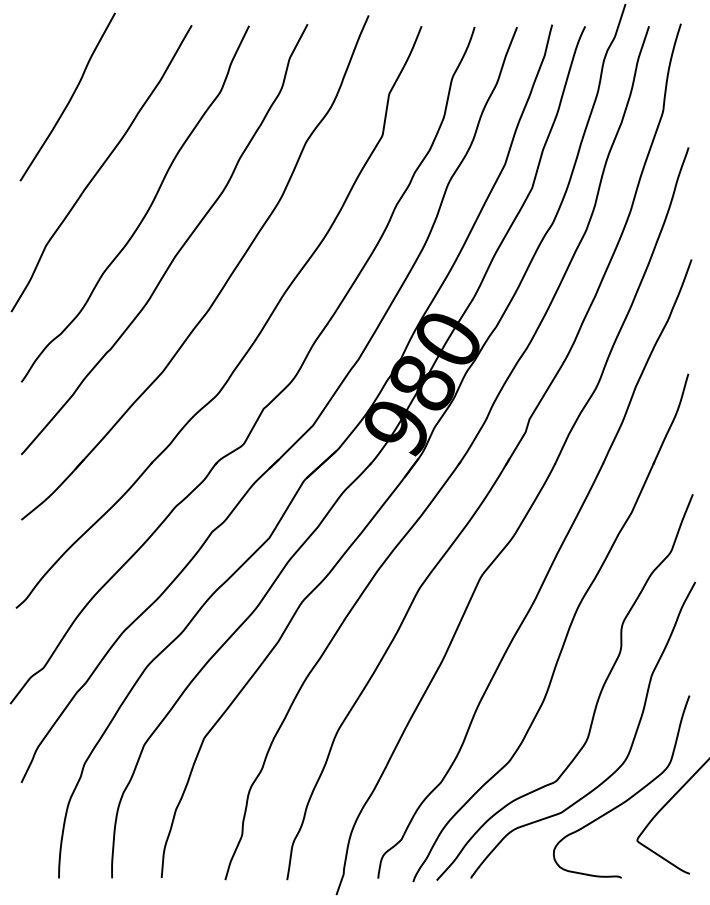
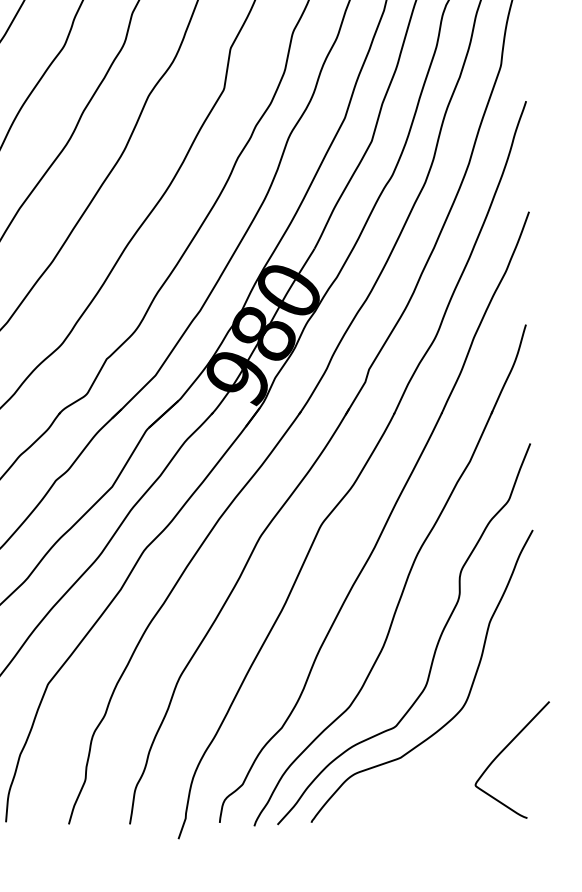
curve: (630, 796) -> (468, 741), removed

